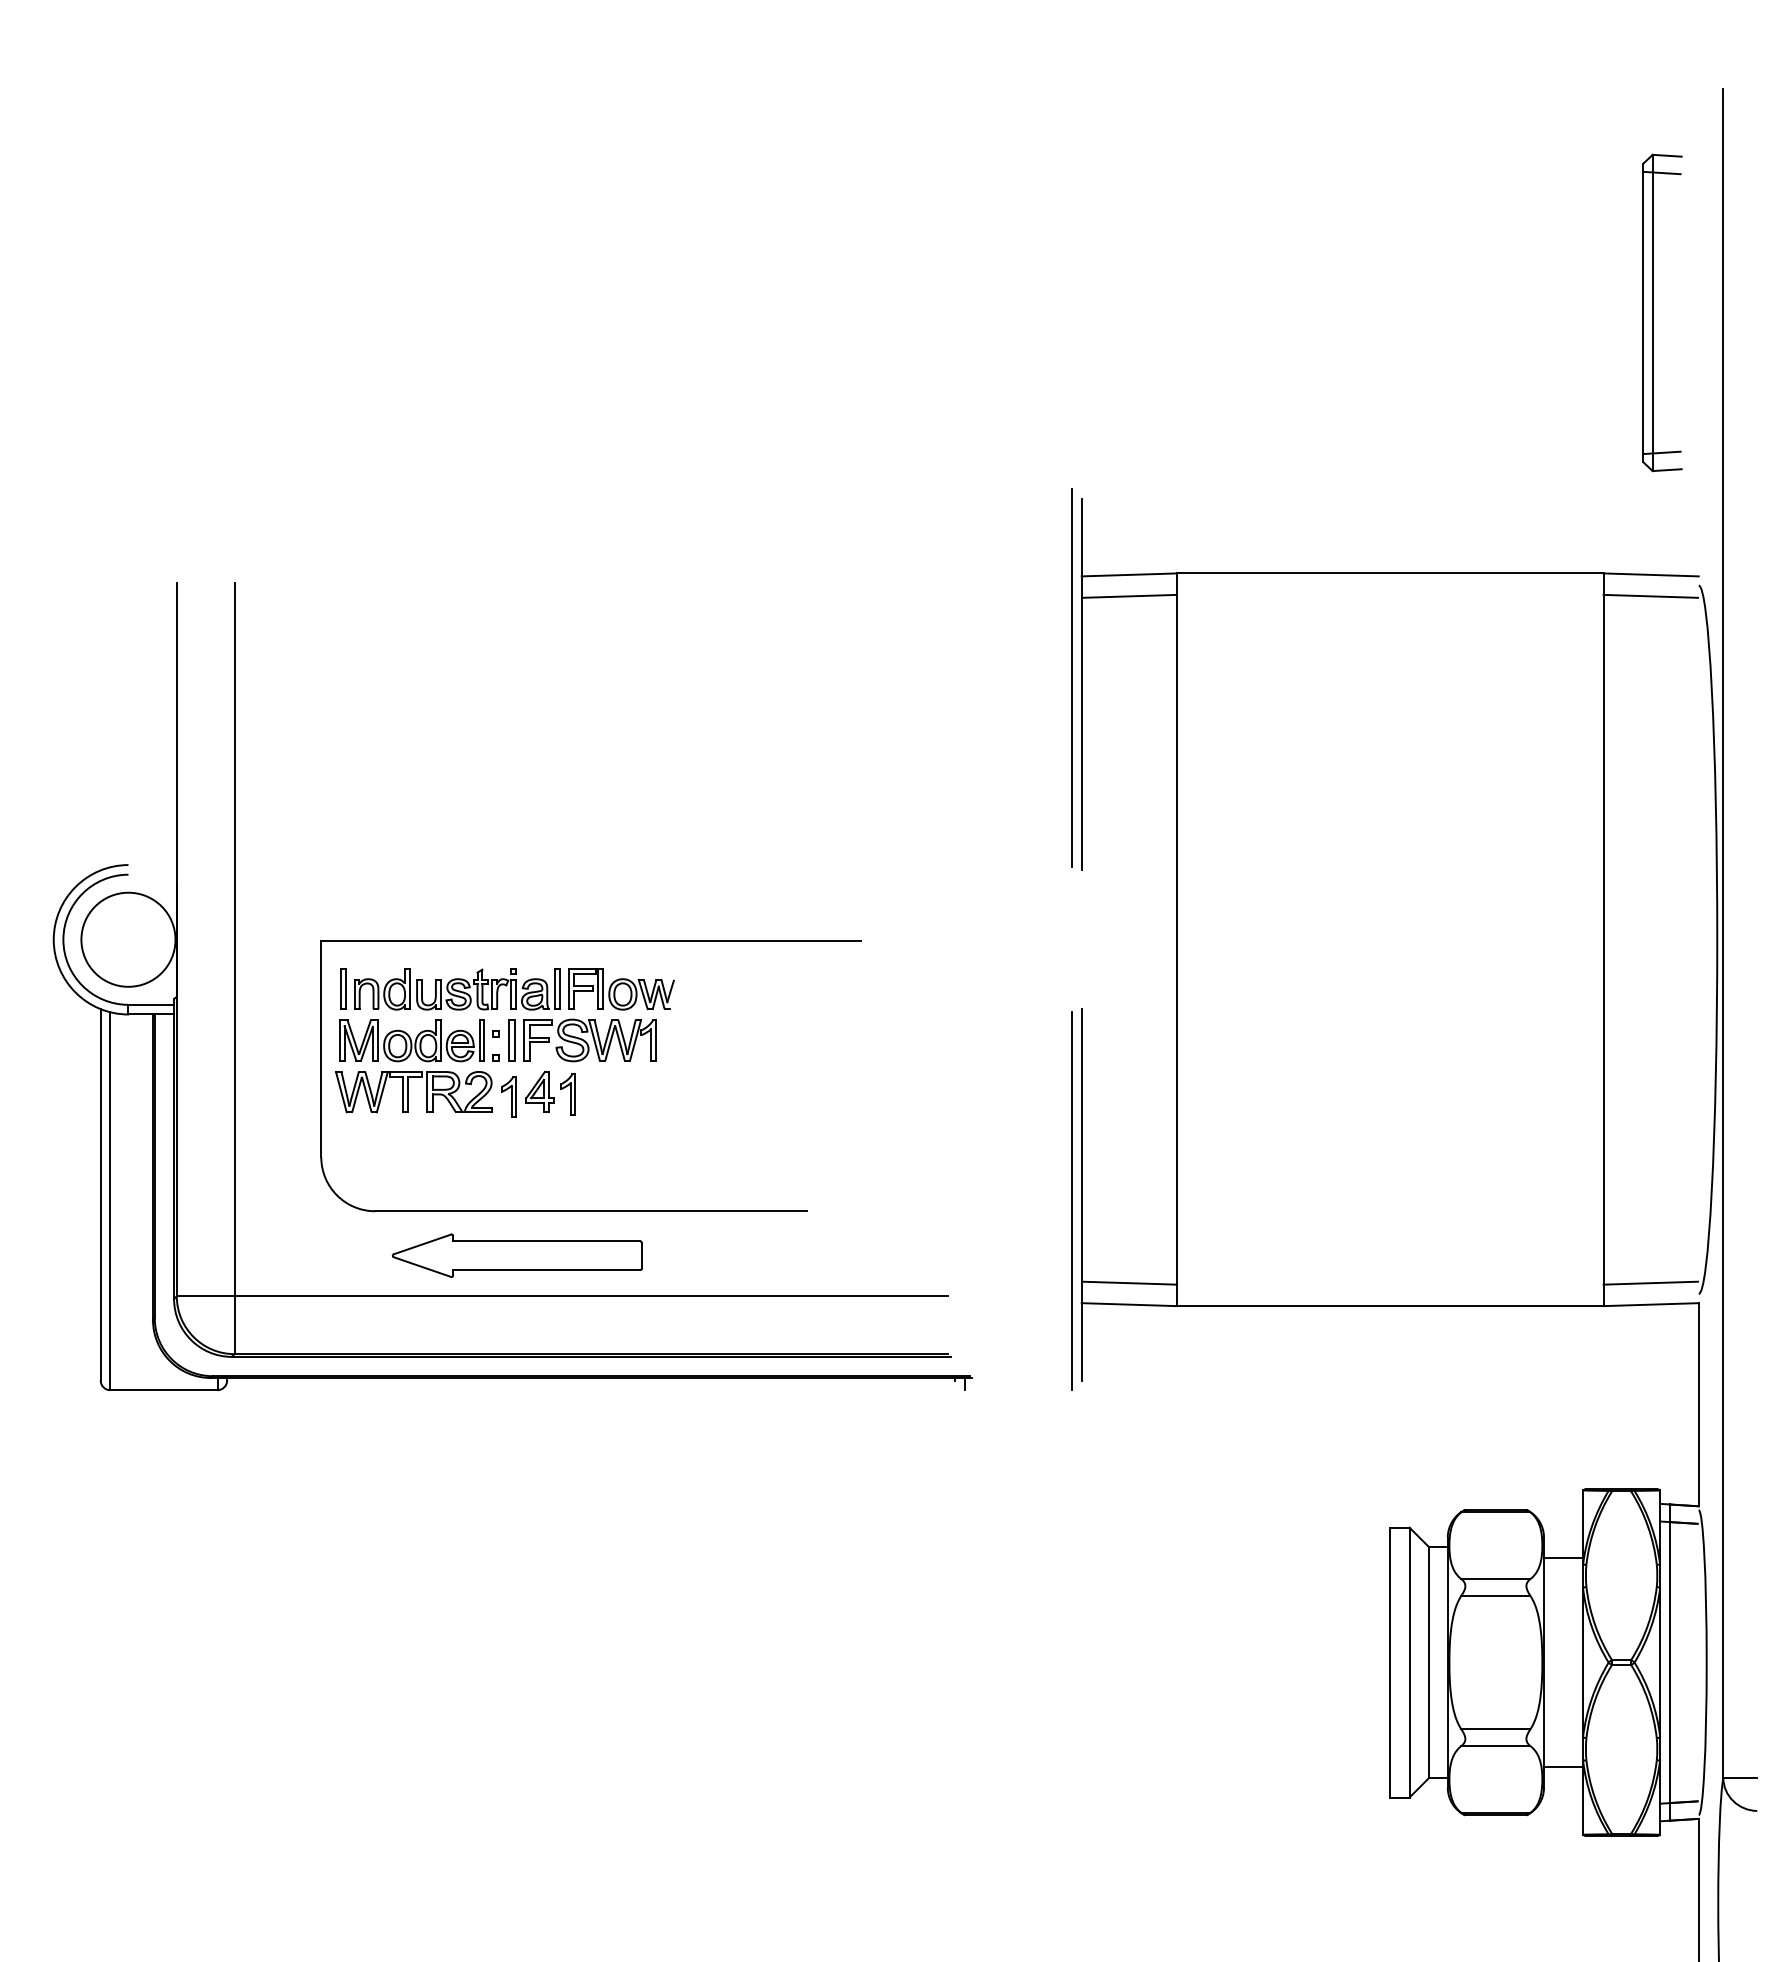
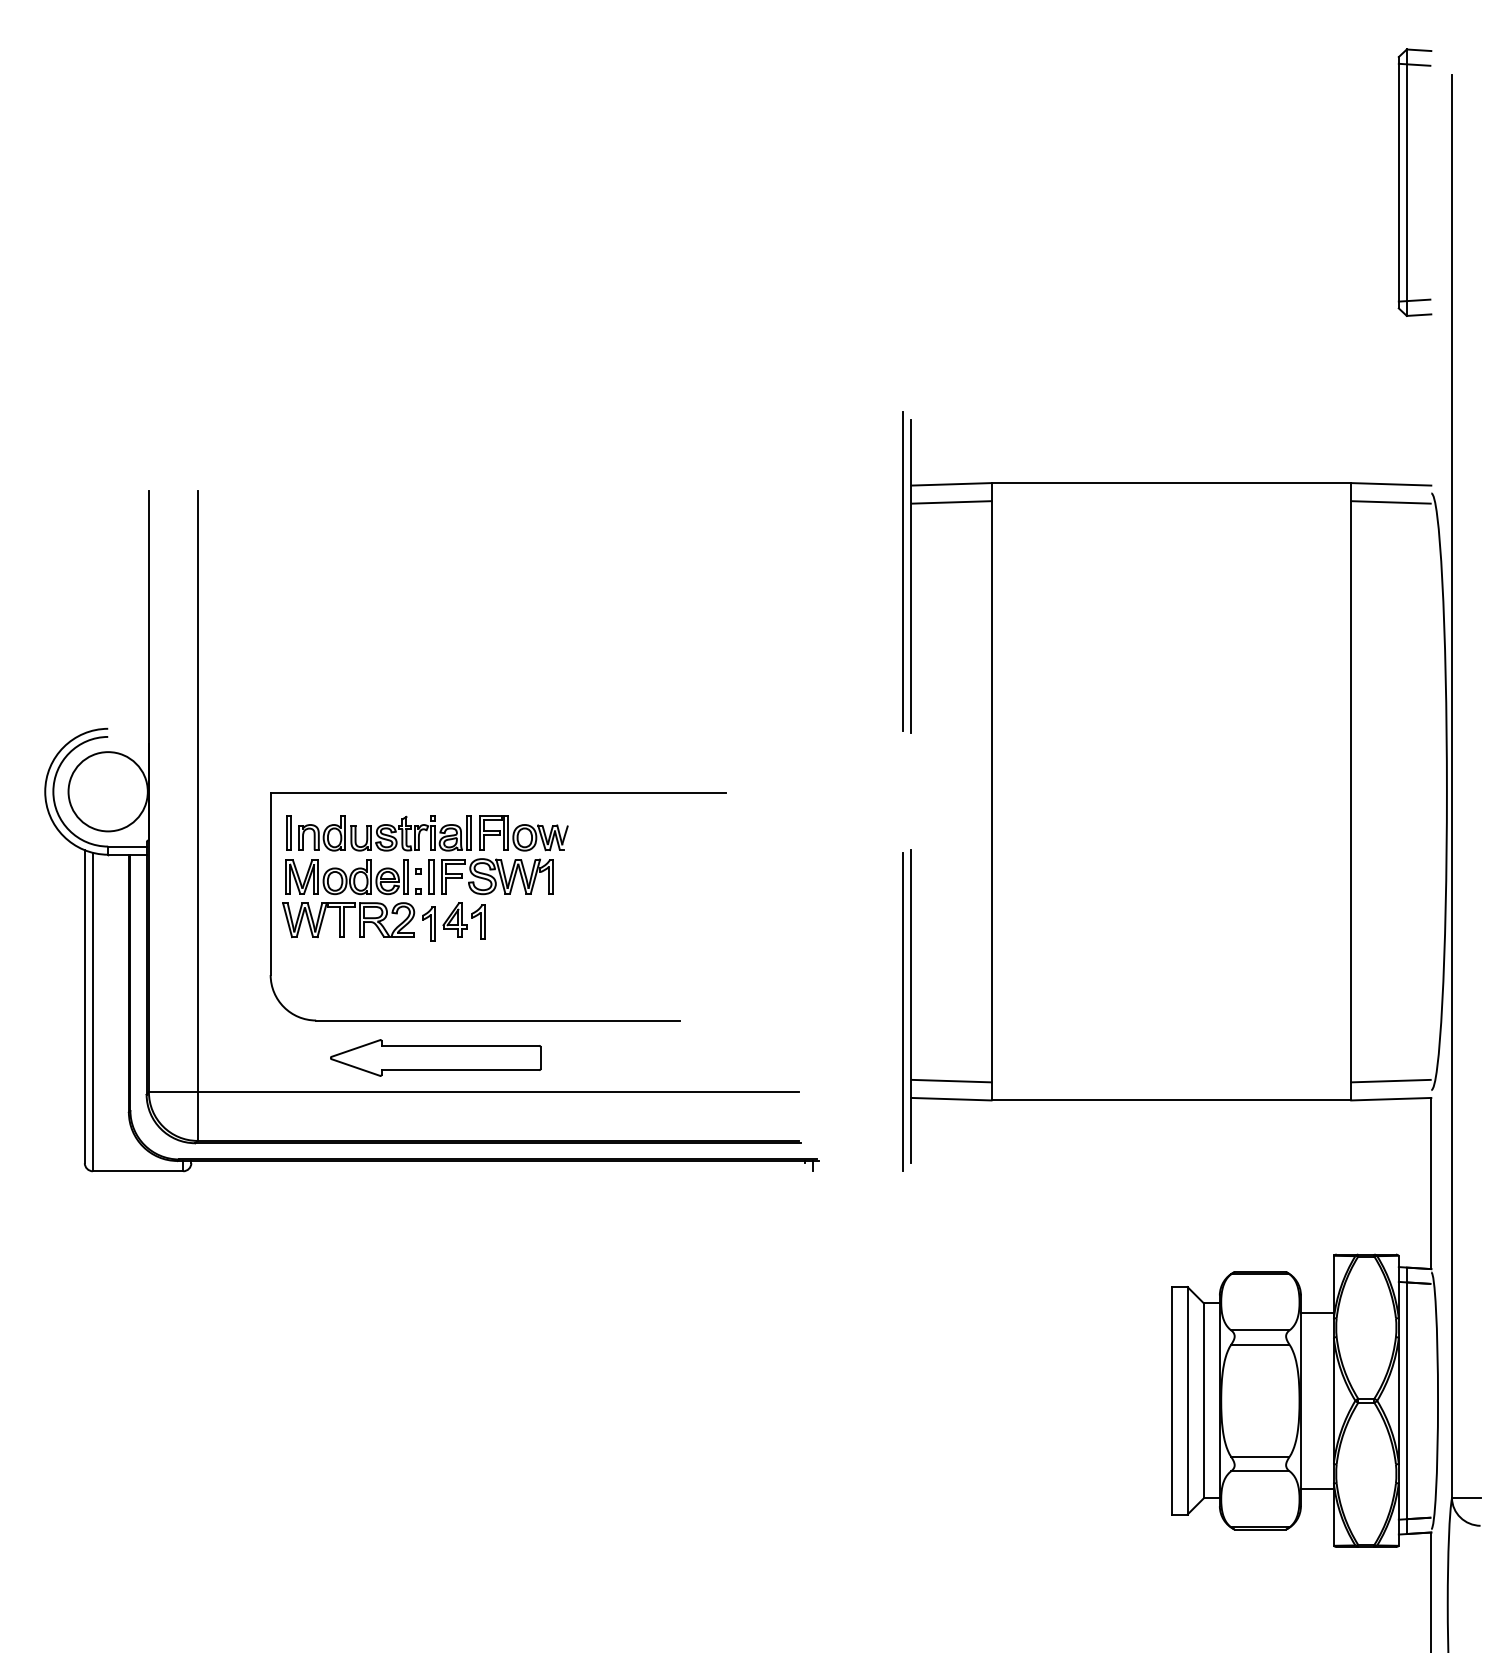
part: (1653, 312) -> (1407, 182), moved

